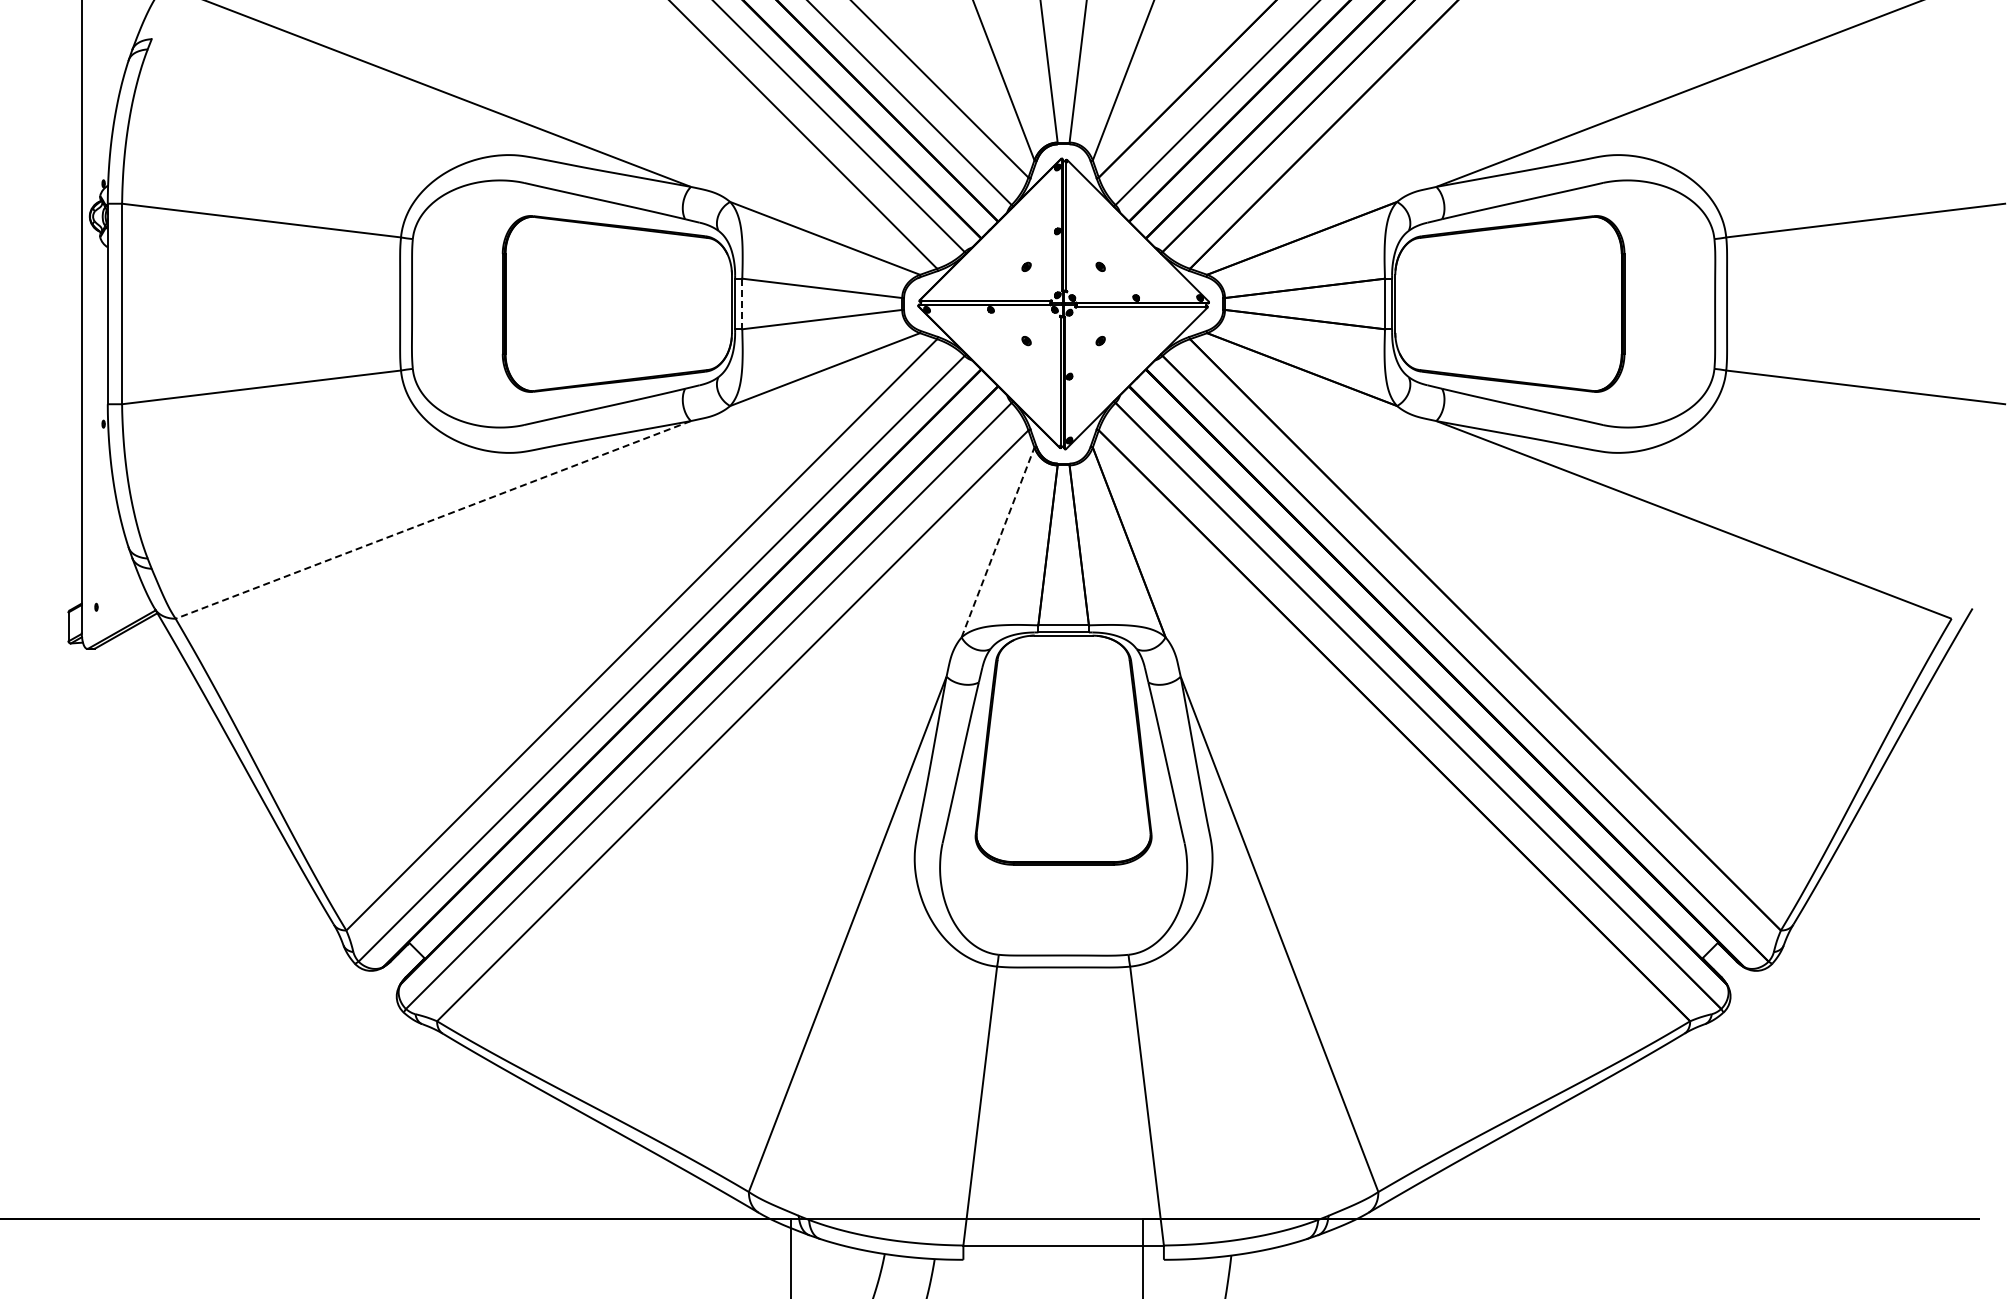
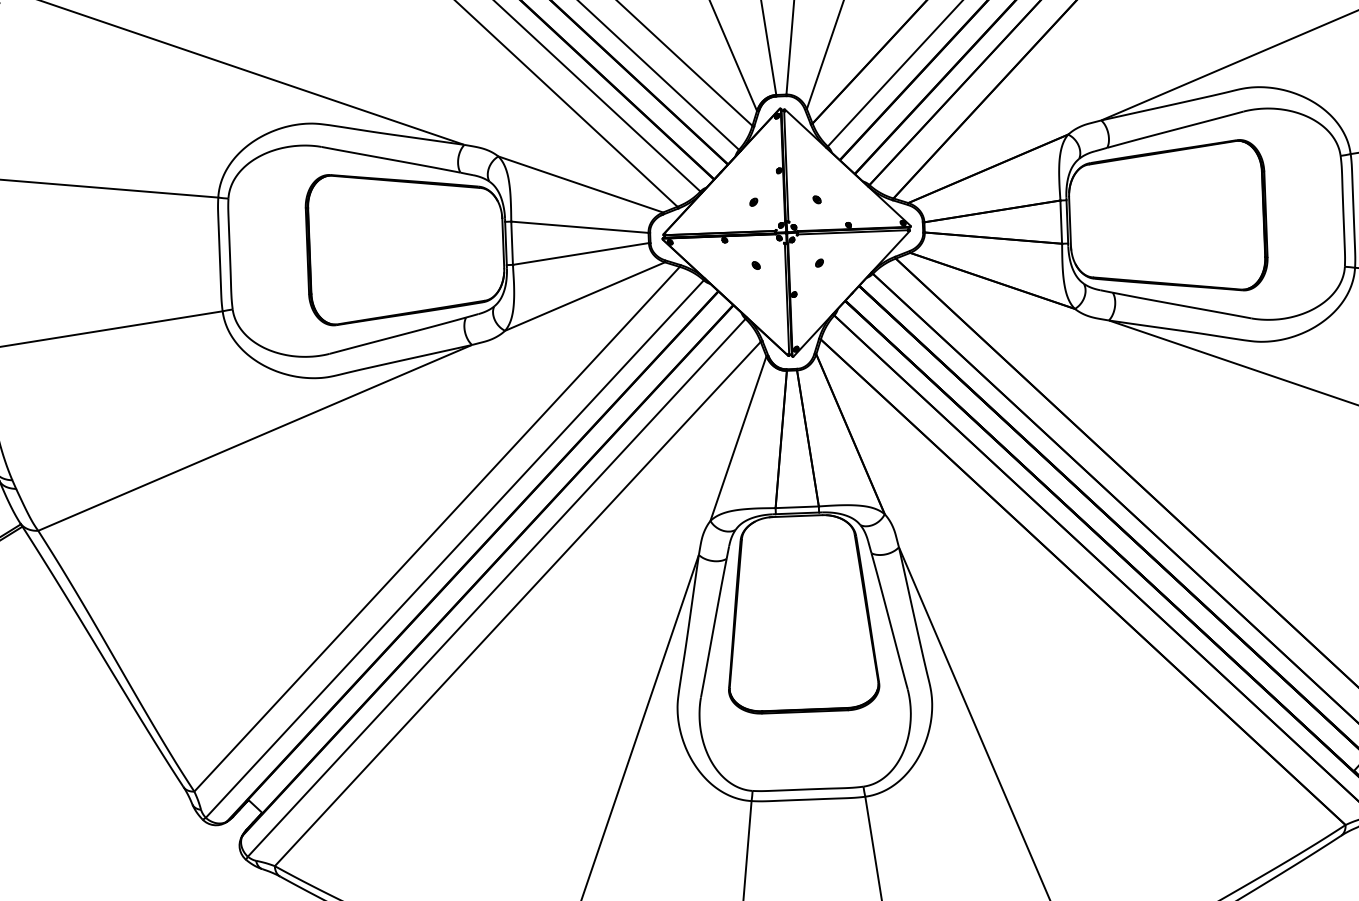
line: (742, 304) -> (512, 243), dashed -> solid
line: (433, 519) -> (255, 437), dashed -> solid
line: (998, 542) -> (738, 438), dashed -> solid

